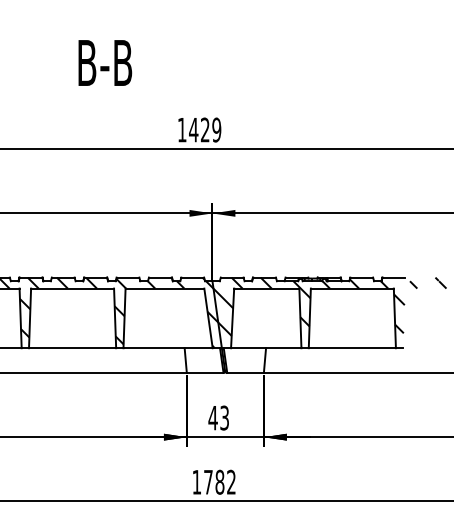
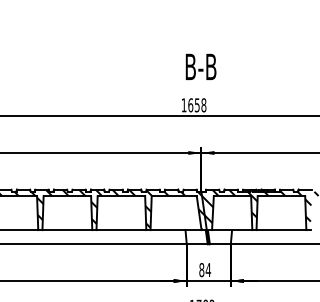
text: (104, 62) -> (200, 66), moved
text: (205, 130) -> (197, 105), 1429 -> 1658
text: (219, 418) -> (205, 270), 43 -> 84

